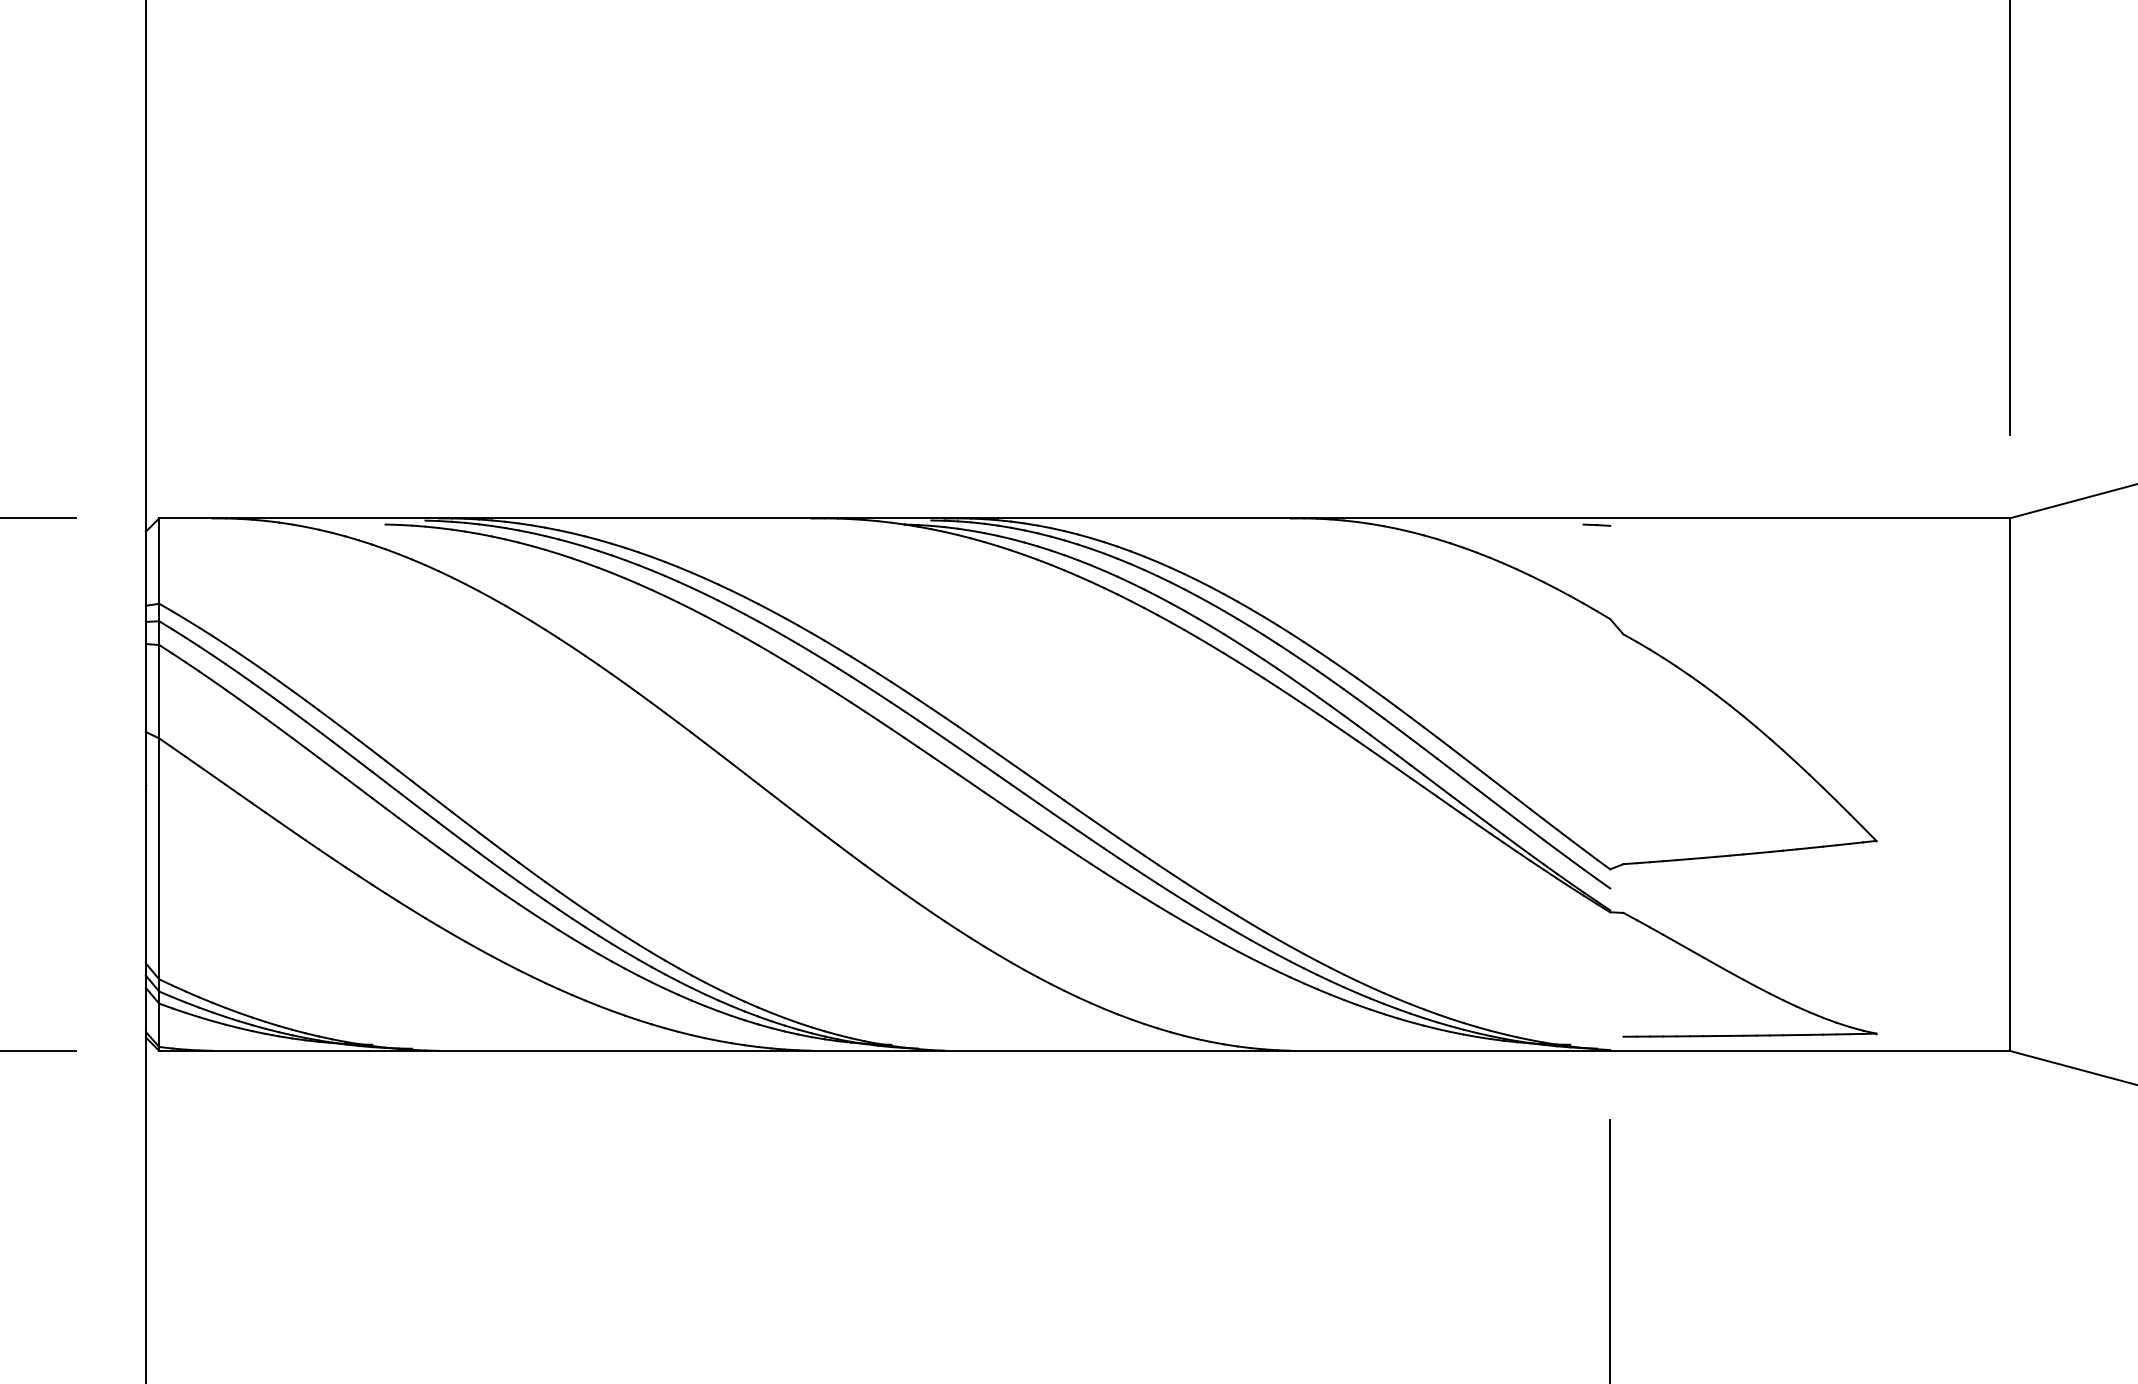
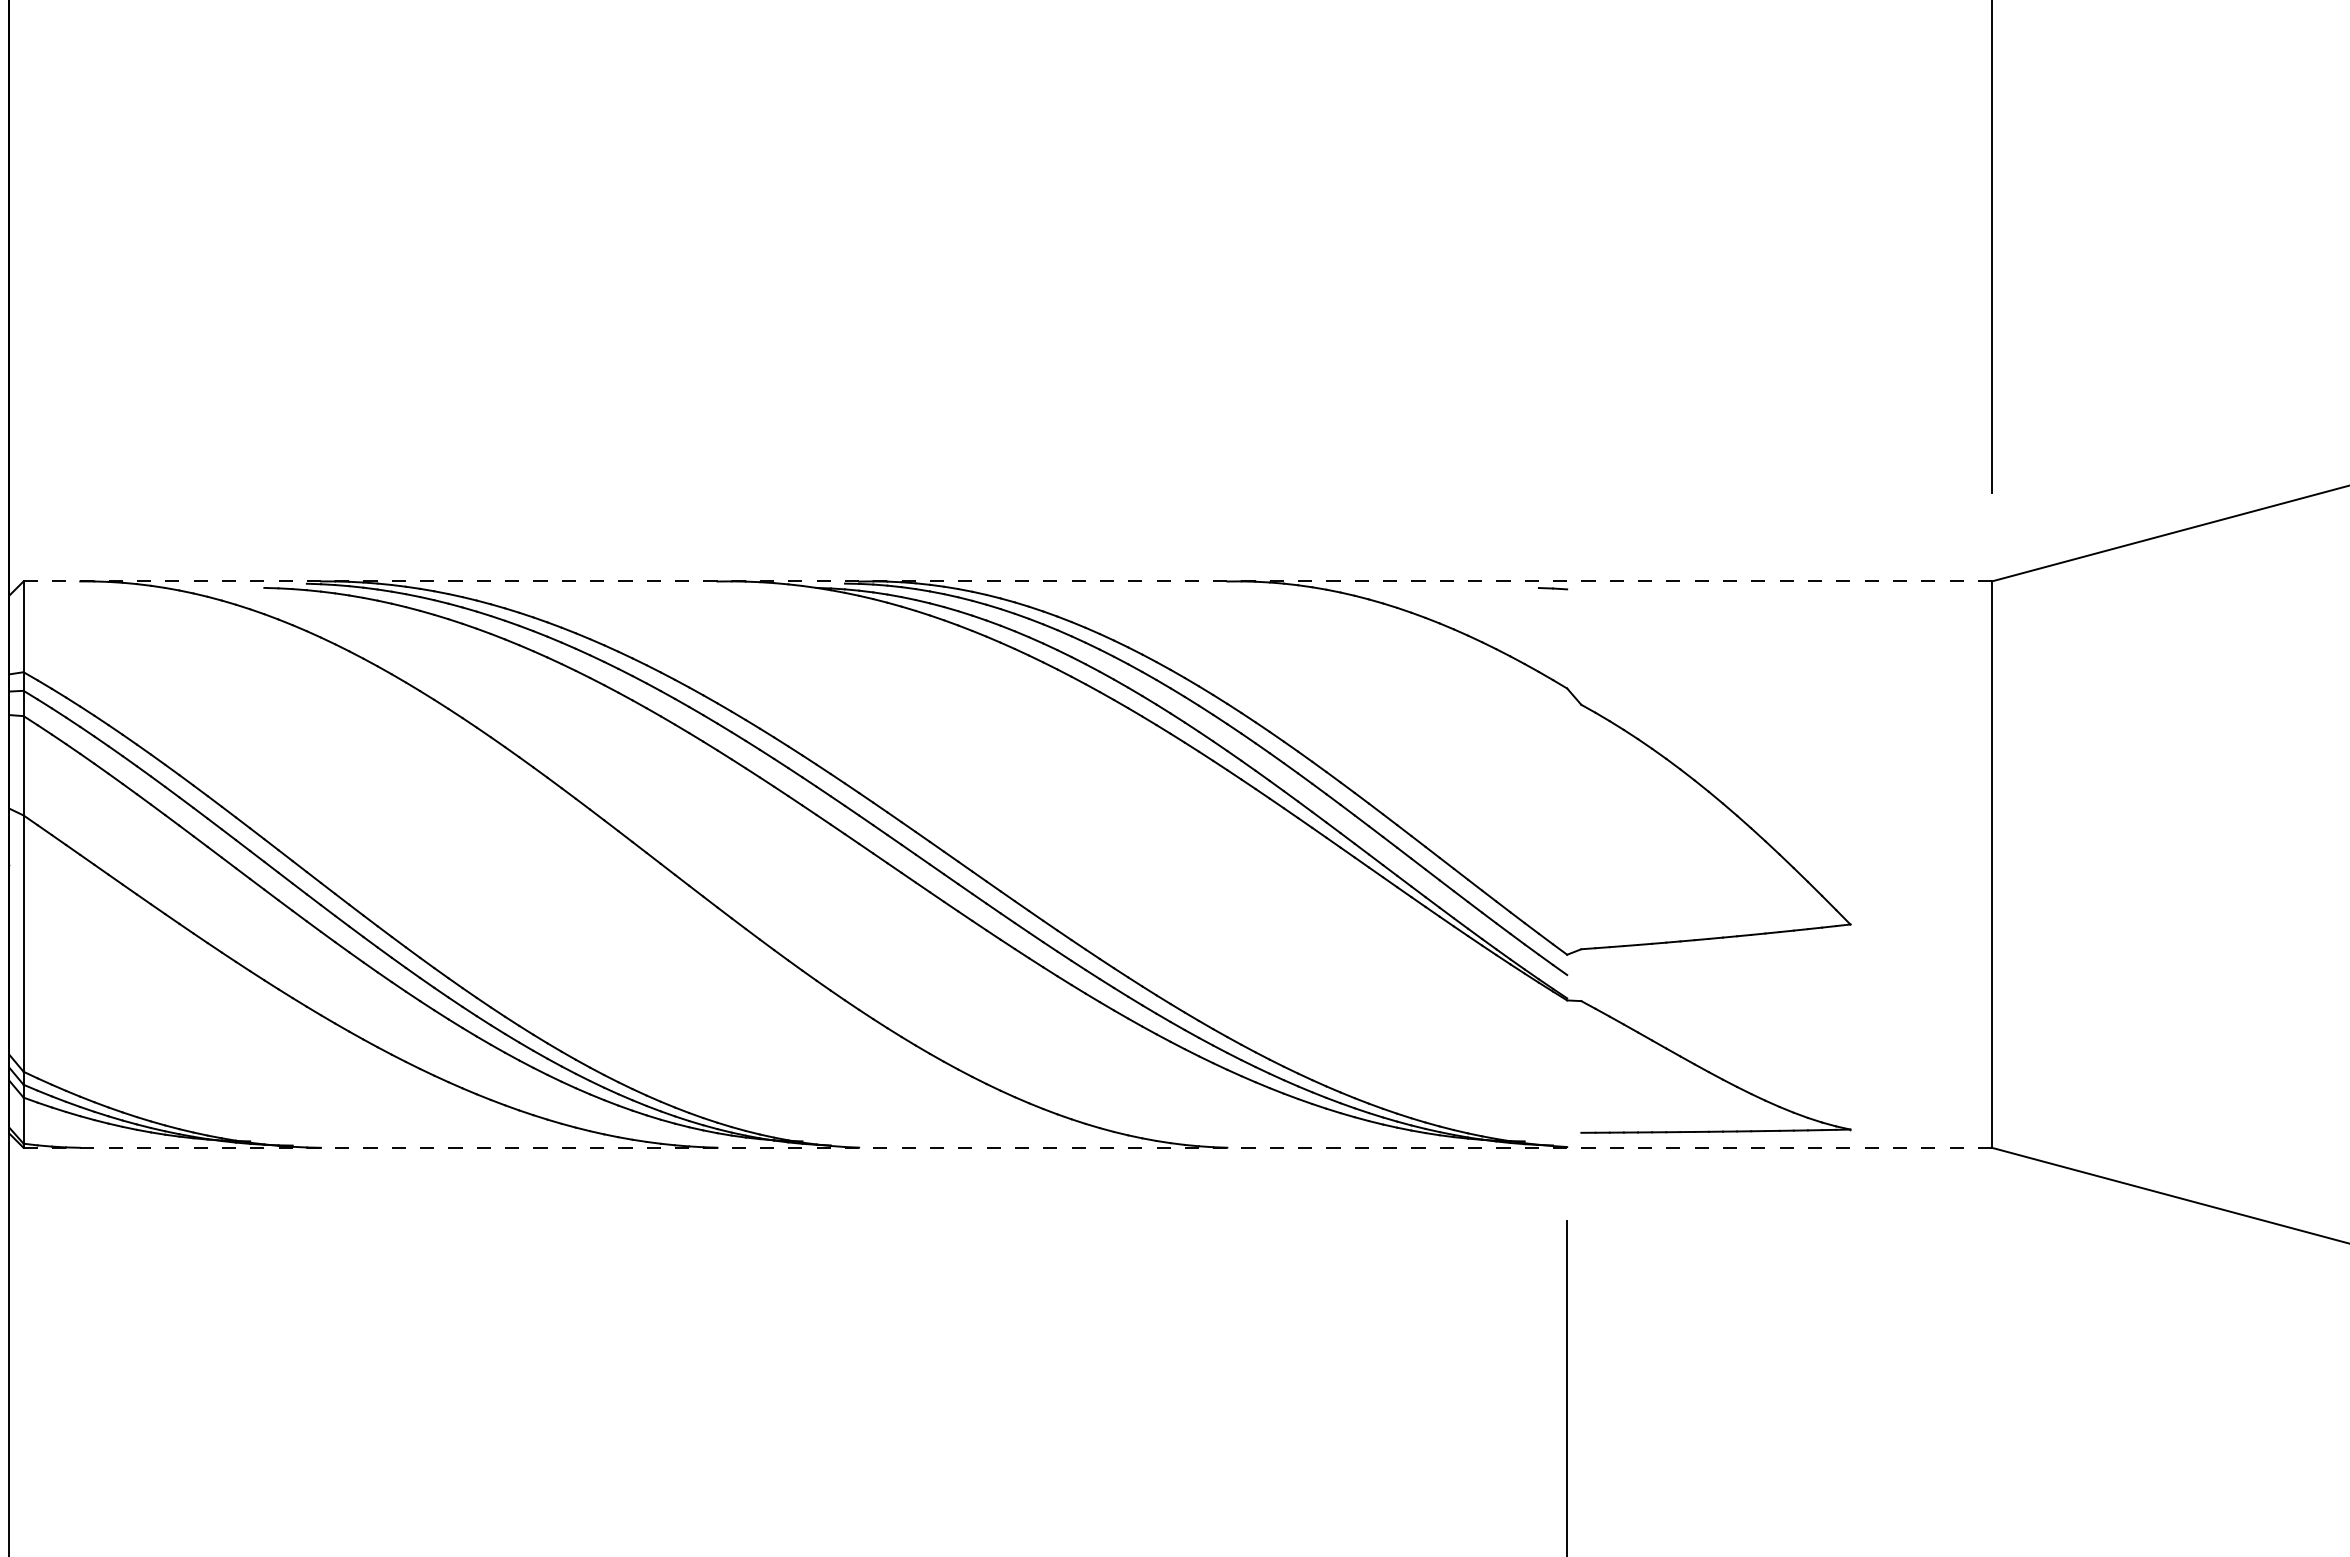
line: (1085, 518) -> (1008, 581), solid -> dashed
line: (1085, 1050) -> (1008, 1147), solid -> dashed

